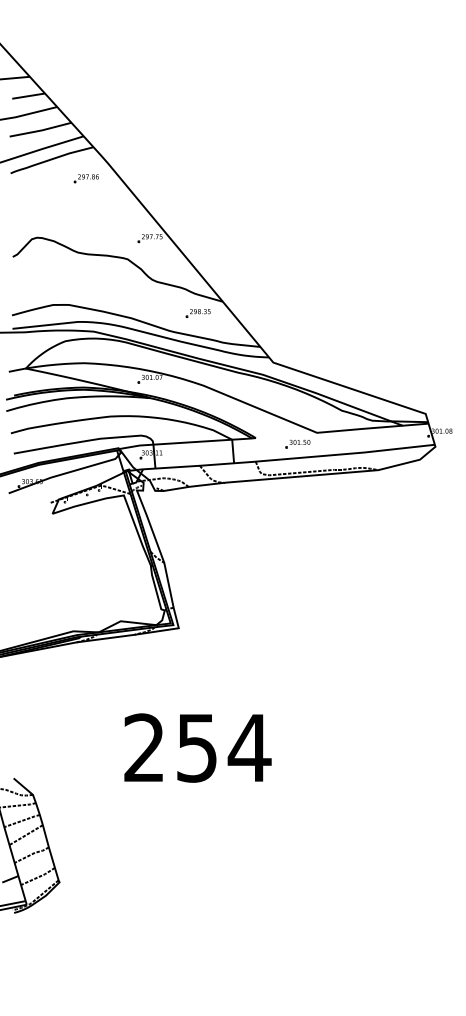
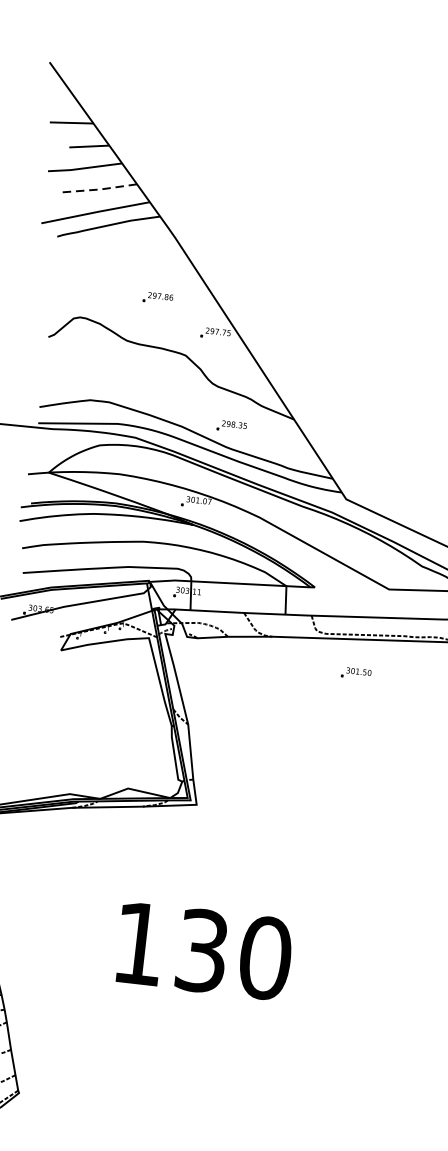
line: (41, 130) -> (100, 189), solid -> dashed
part: (85, 178) -> (156, 297), moved
part: (197, 313) -> (230, 426), moved
part: (297, 443) -> (355, 672), moved
text: (197, 747) -> (202, 950), 254 -> 130

